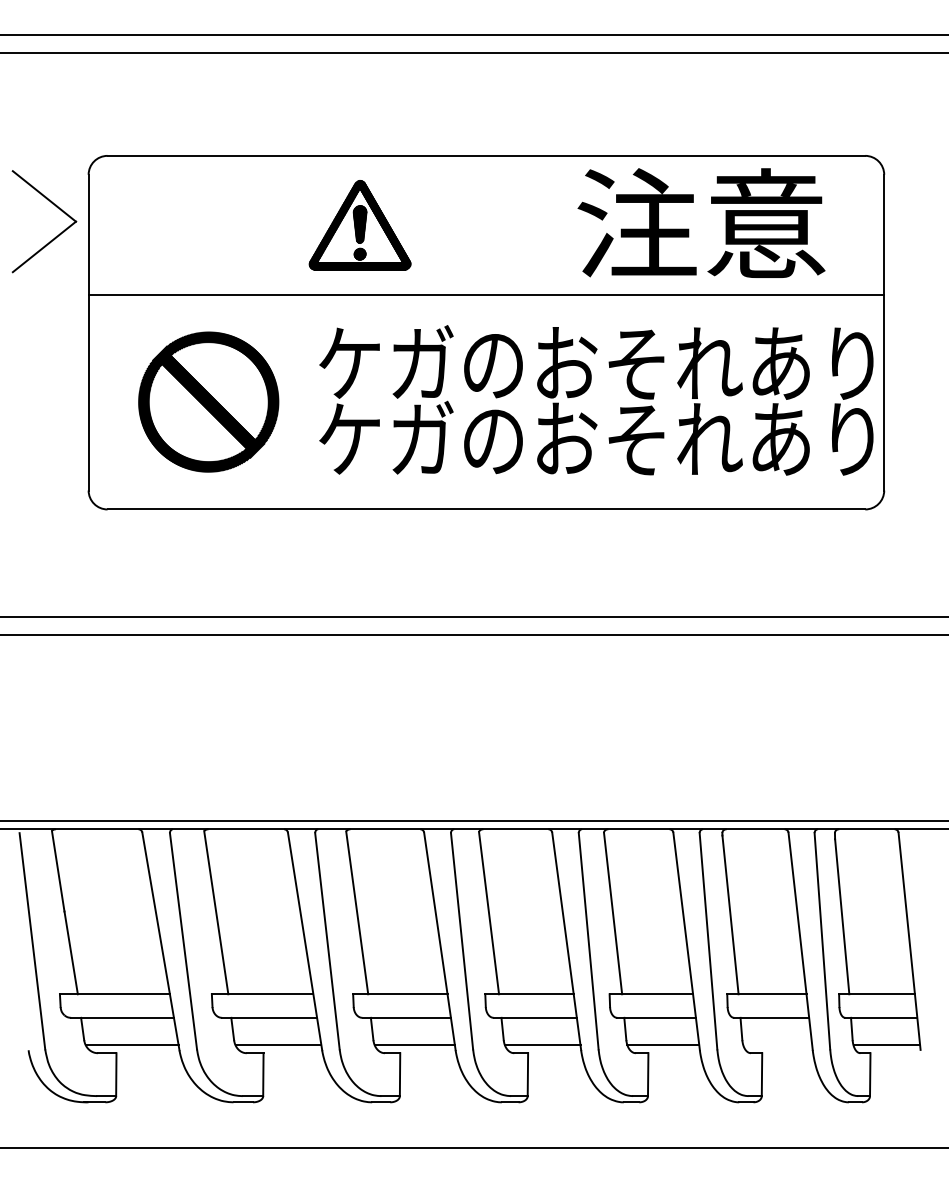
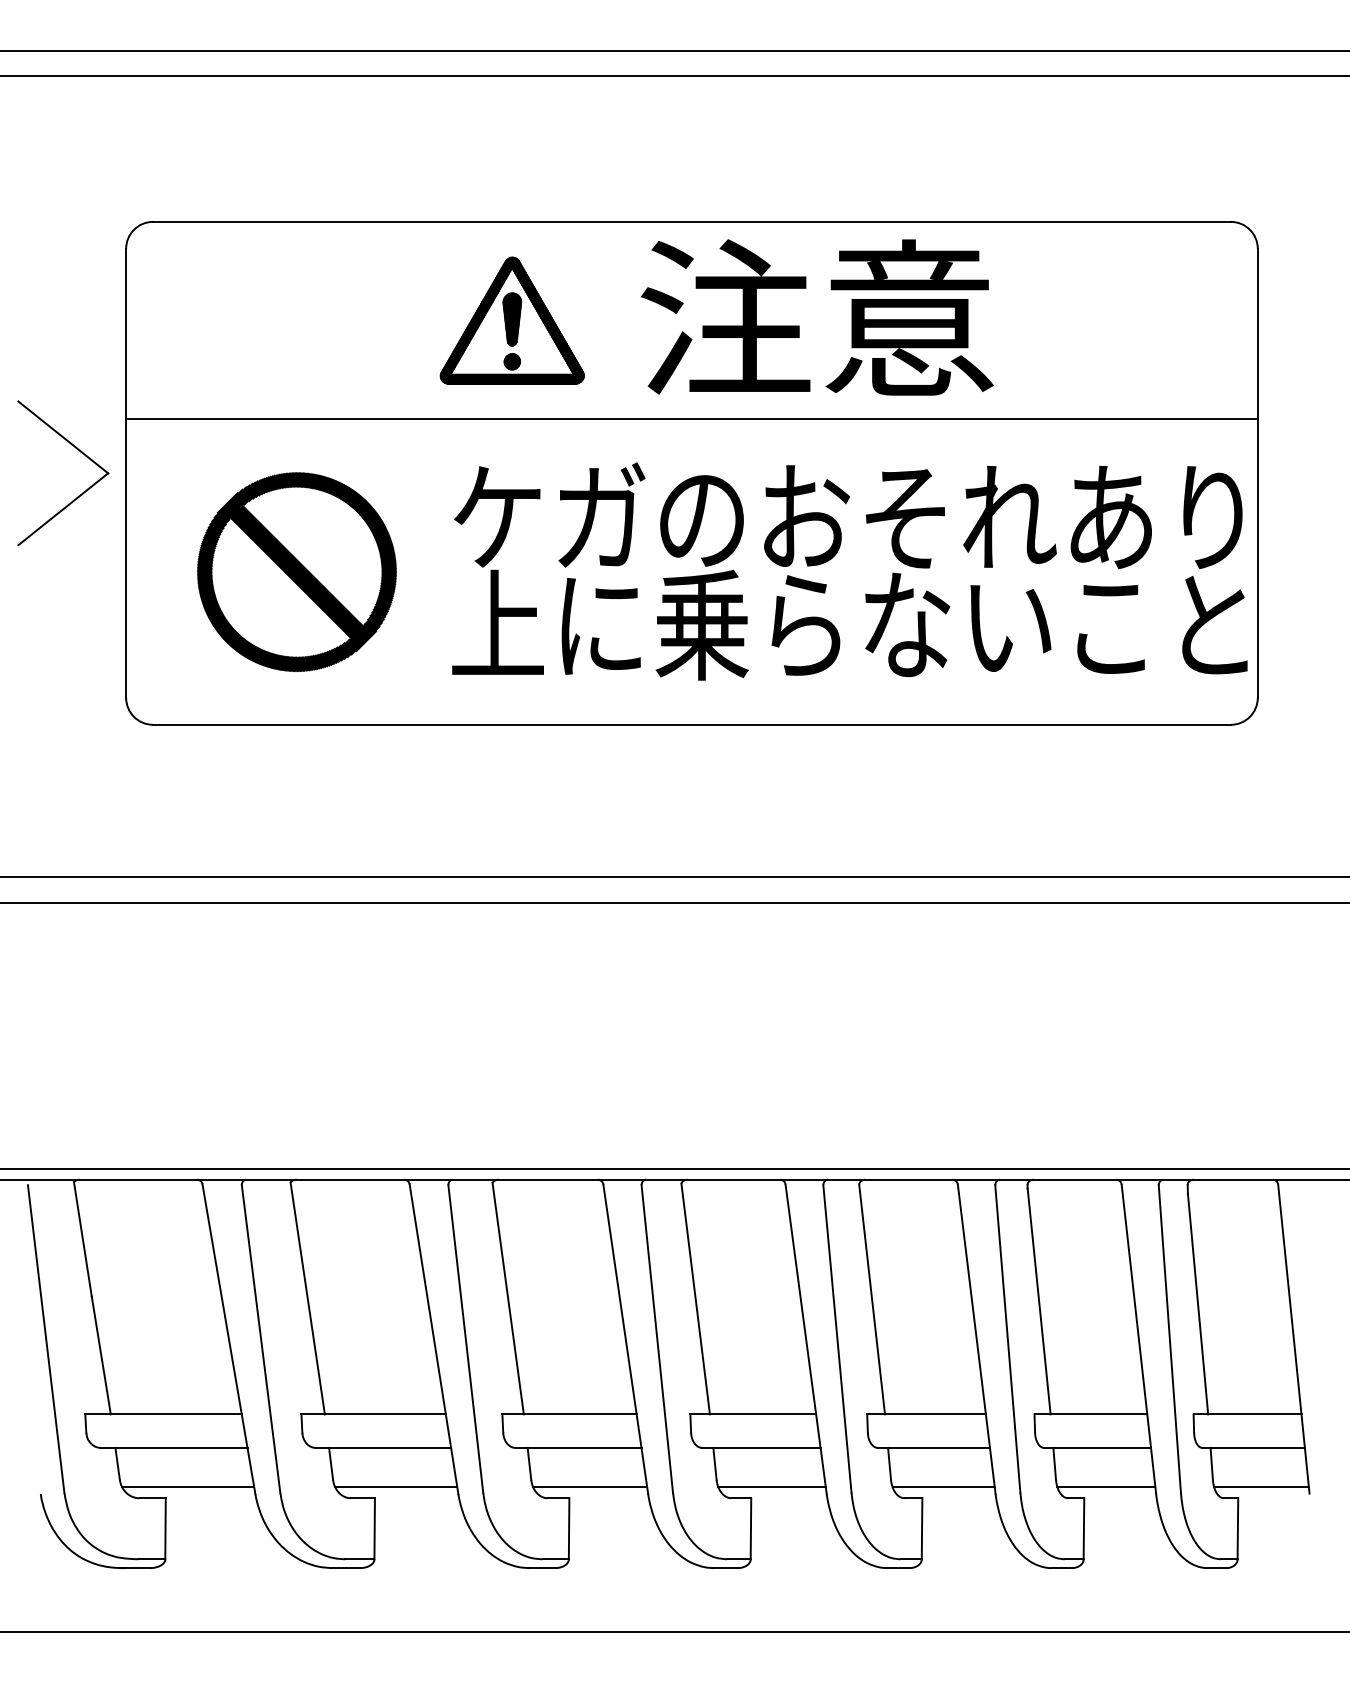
part: (57, 208) -> (81, 454), moved
text: (701, 222) -> (817, 316), moved
text: (596, 439) -> (848, 625), ケガのおそれあり -> 上に乗らないこと
line: (777, 1045) -> (1105, 1487), added

